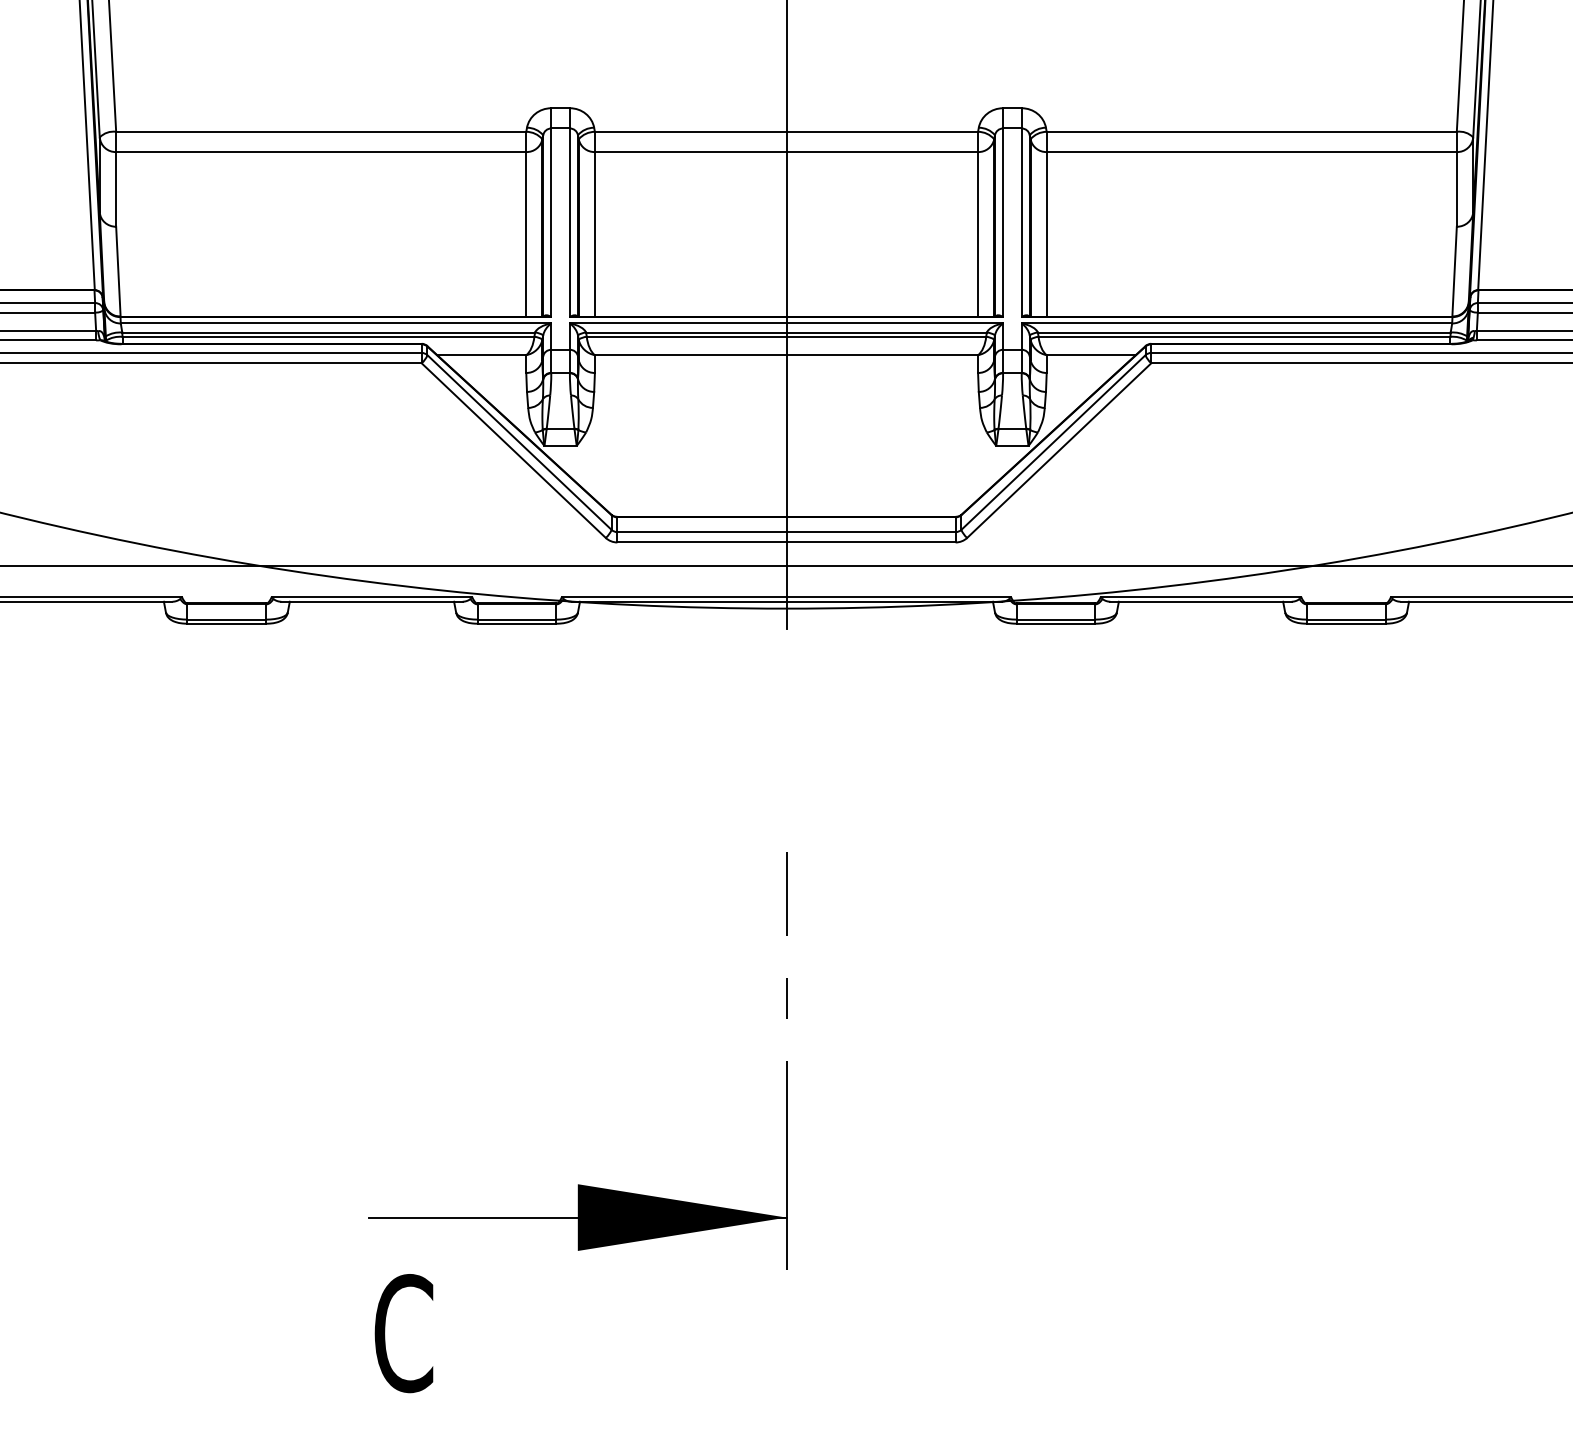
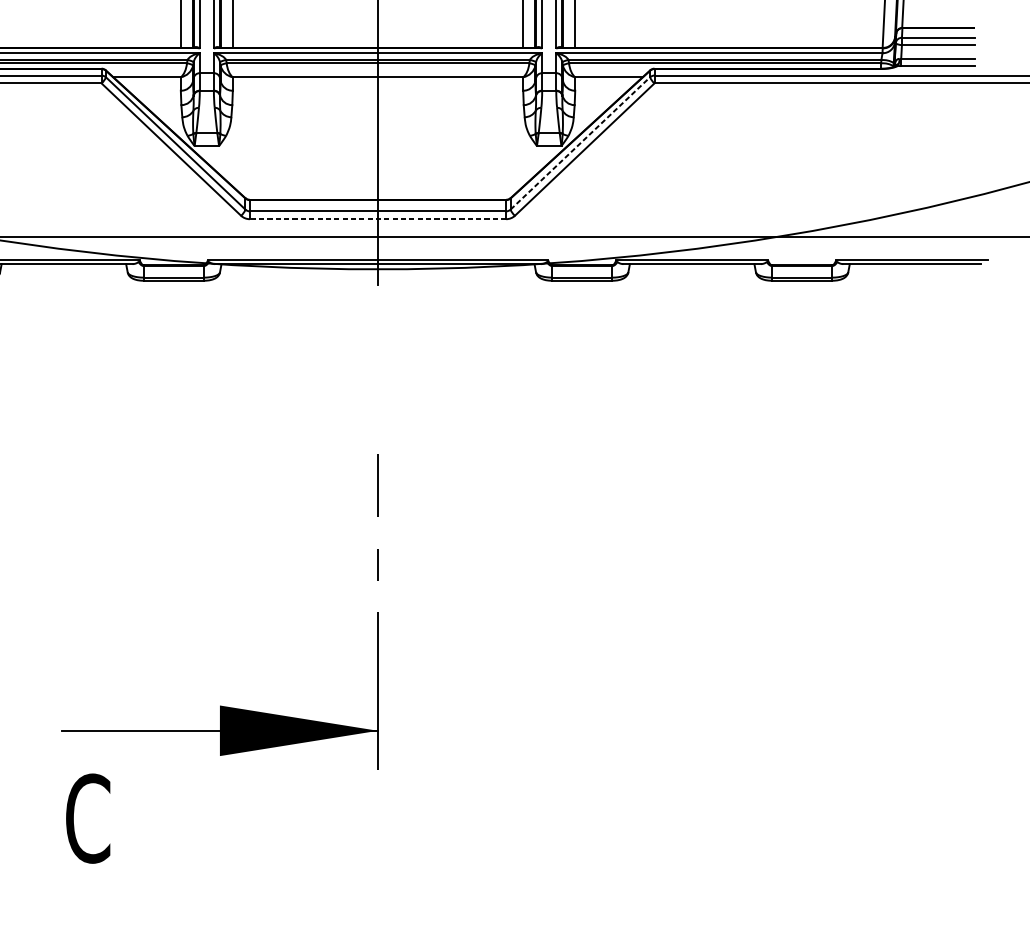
line: (1053, 442) -> (580, 143), solid -> dashed
line: (786, 542) -> (378, 219), solid -> dashed

